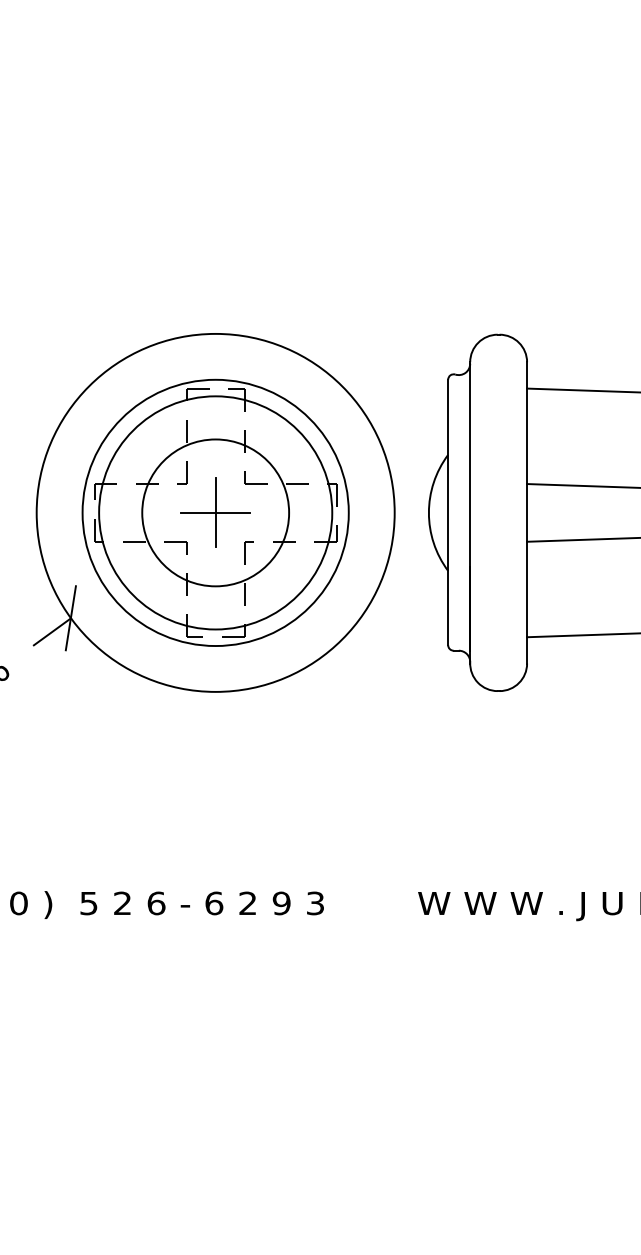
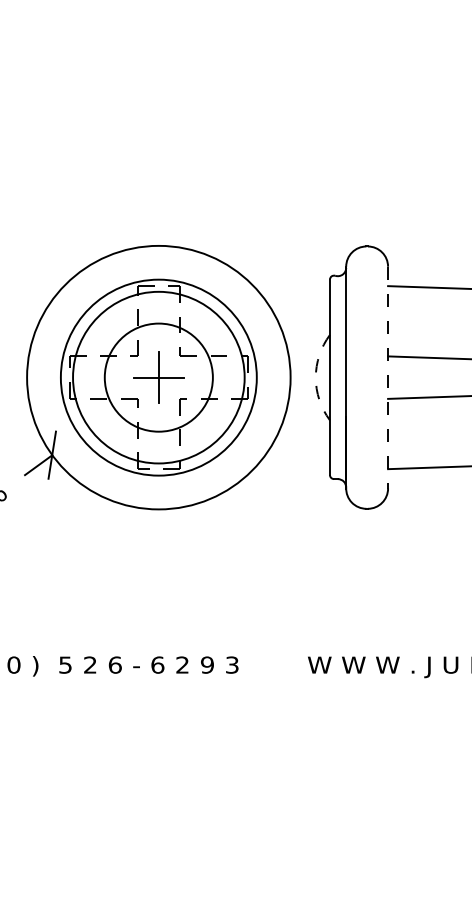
arc: (428, 512) -> (315, 377), solid -> dashed
line: (527, 512) -> (388, 377), solid -> dashed

